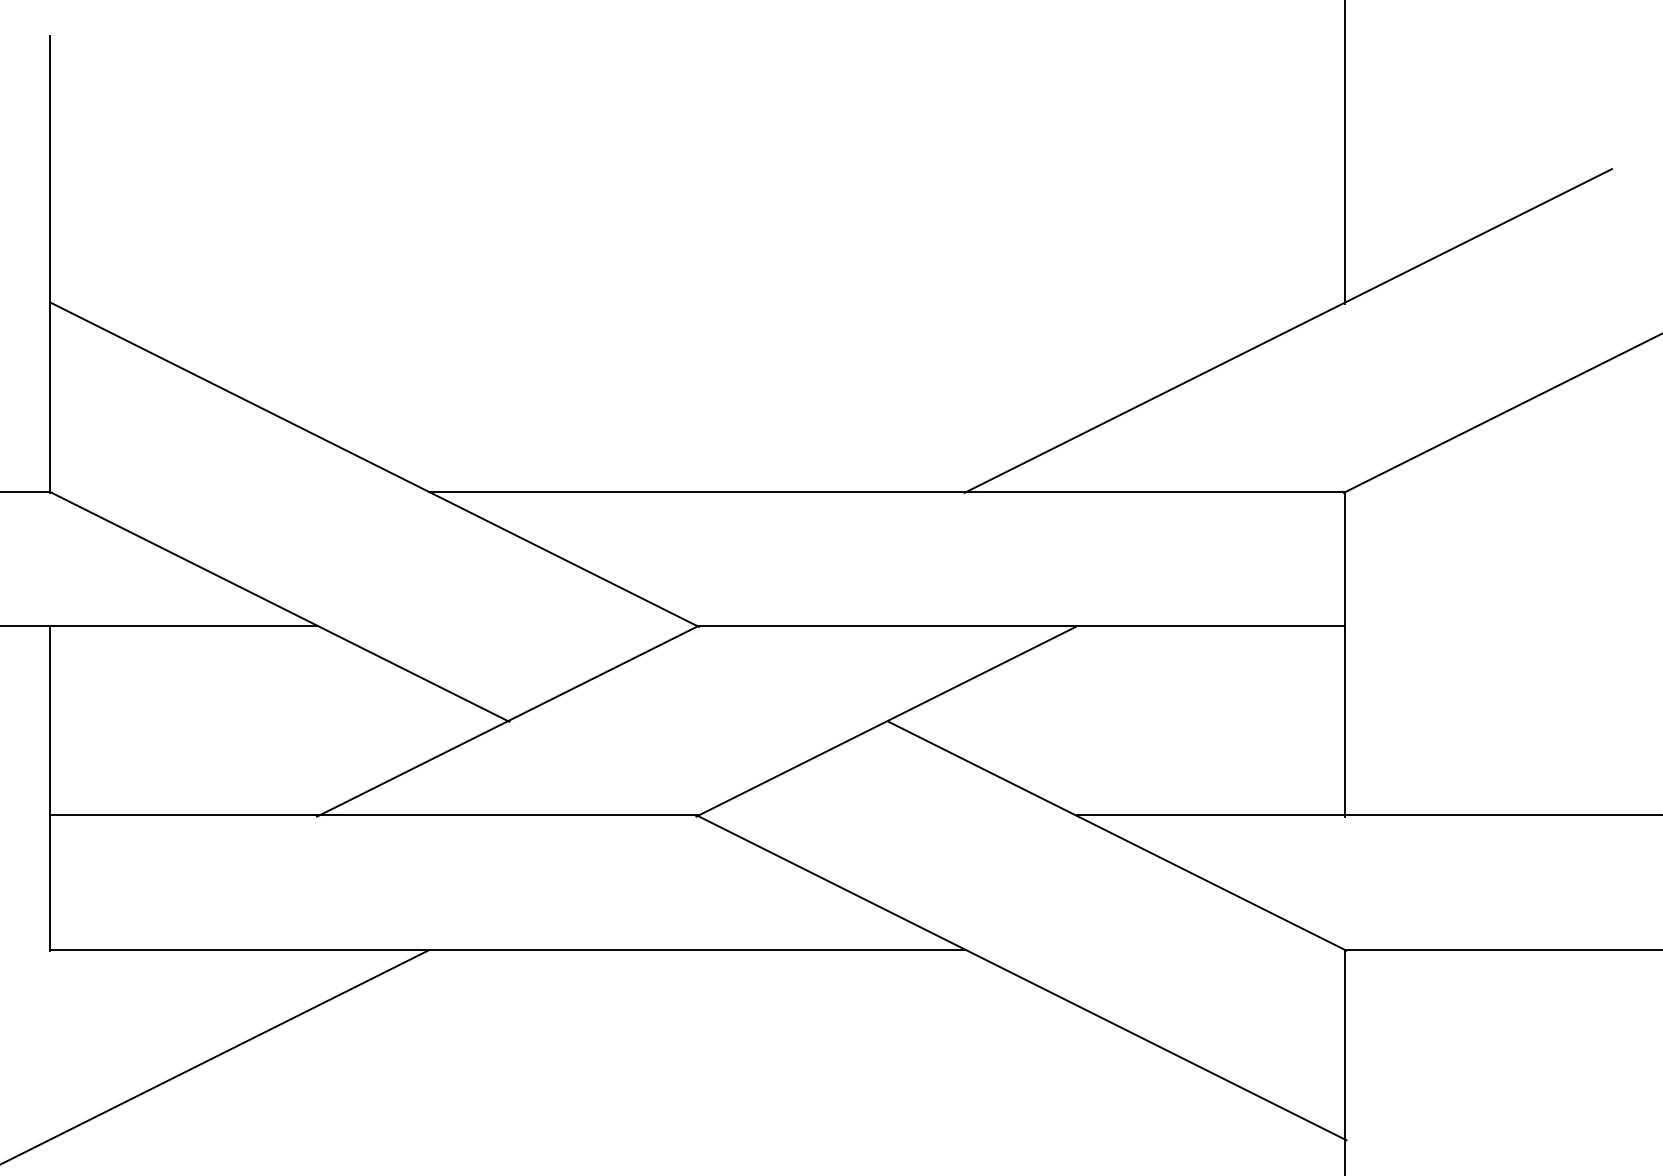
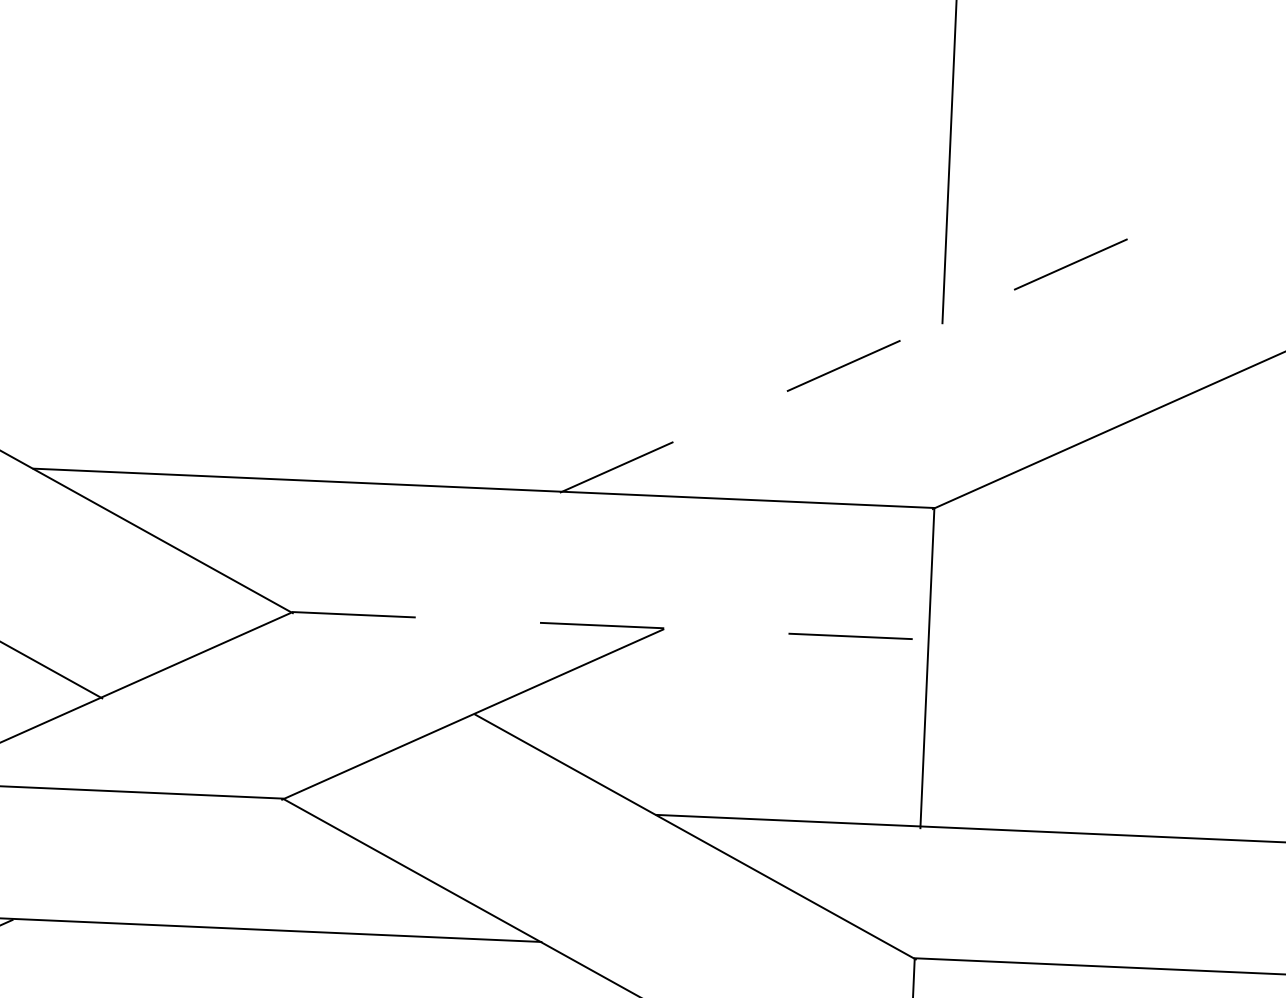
line: (1288, 330) -> (885, 346), solid -> dashed
line: (1021, 625) -> (610, 625), solid -> dashed

